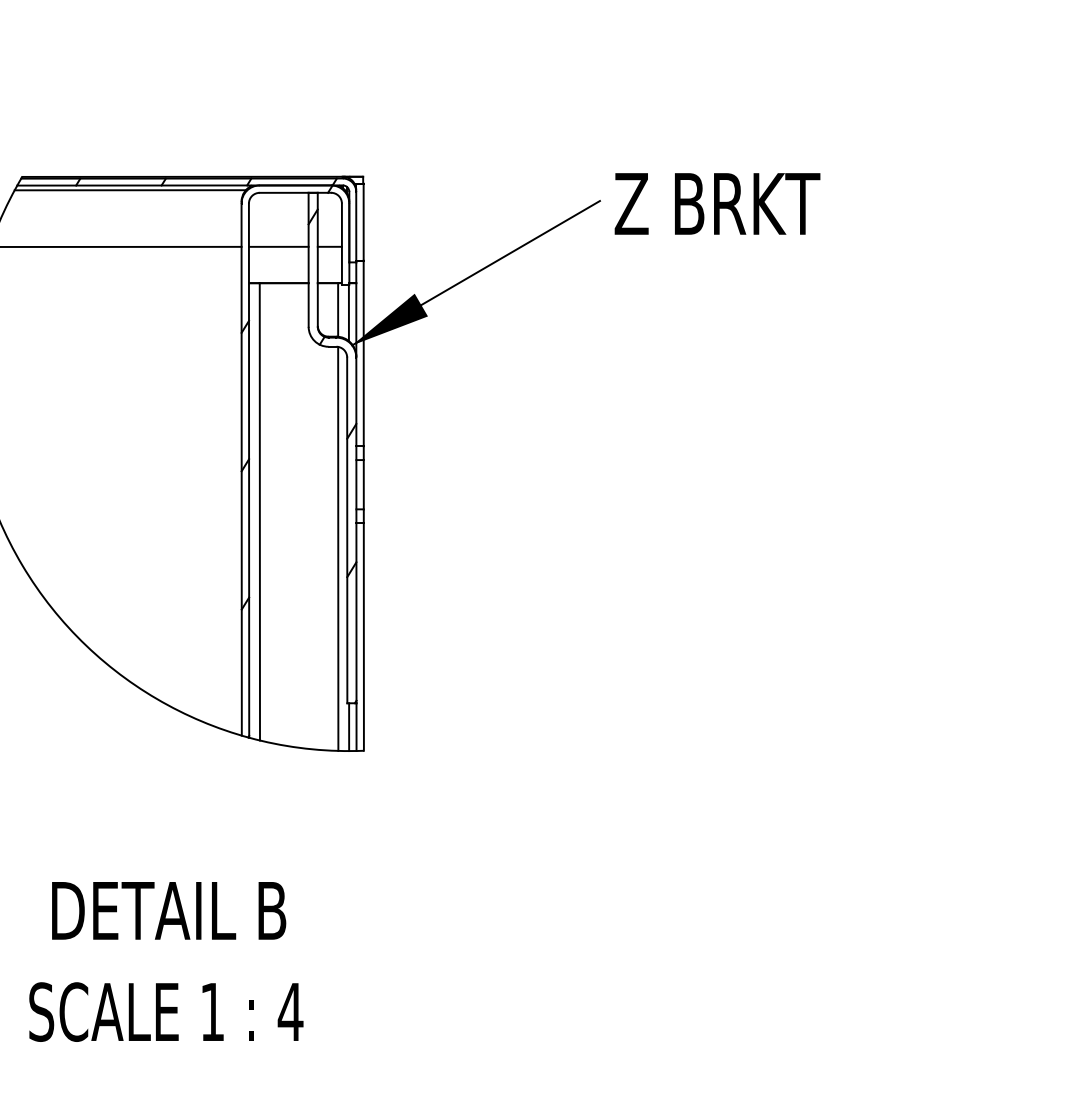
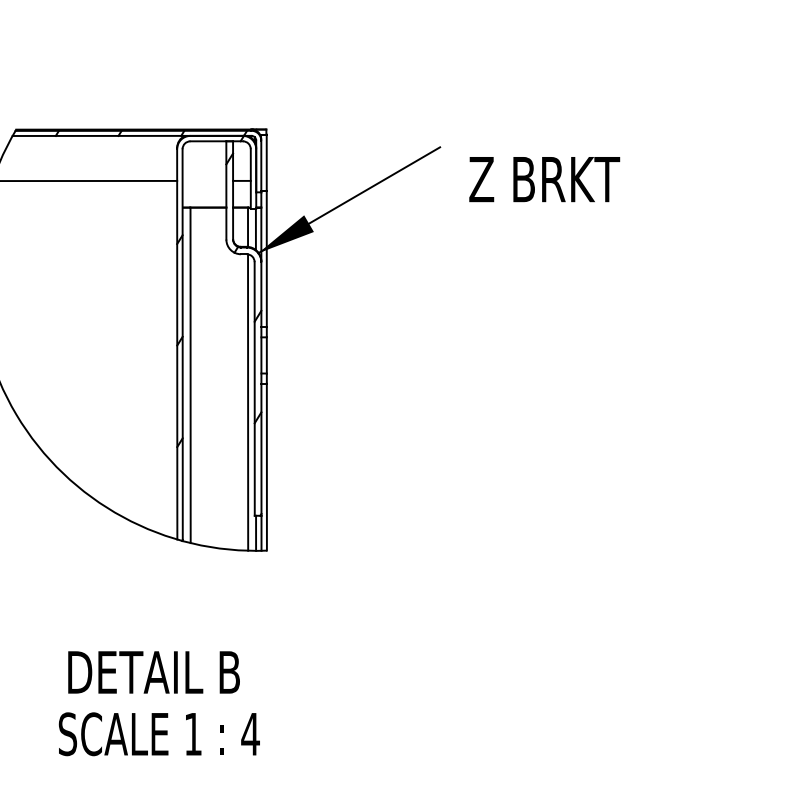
line: (129, 190) -> (94, 139), removed
text: (717, 203) -> (544, 179), moved
line: (278, 246) -> (204, 180), removed
text: (169, 910) -> (154, 672), moved
text: (166, 1011) -> (159, 733), moved

